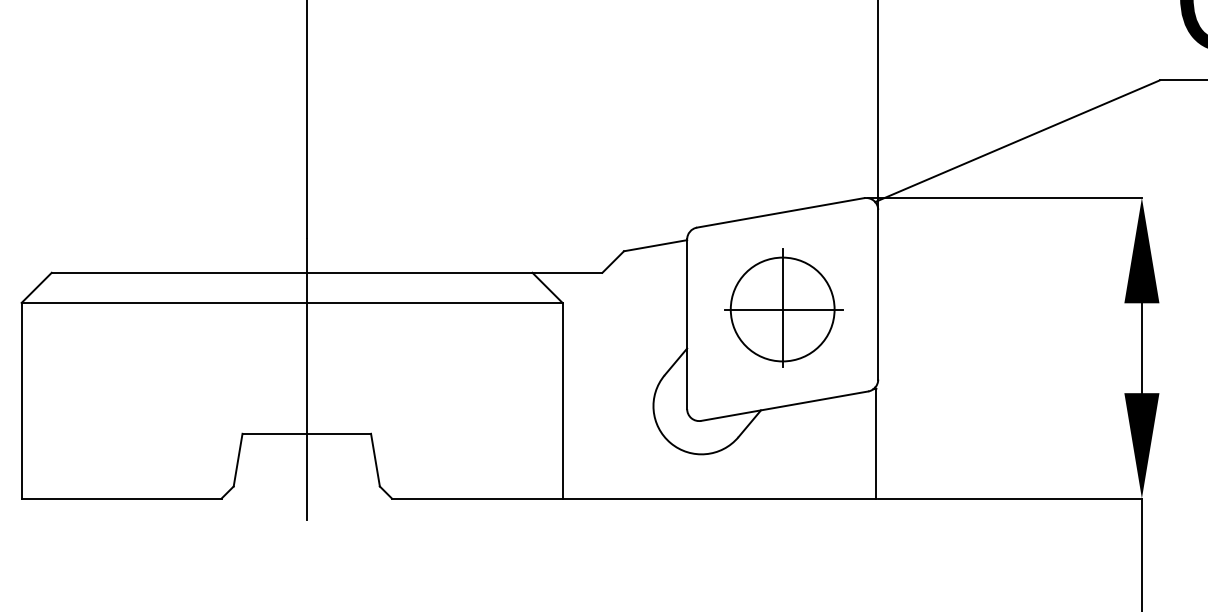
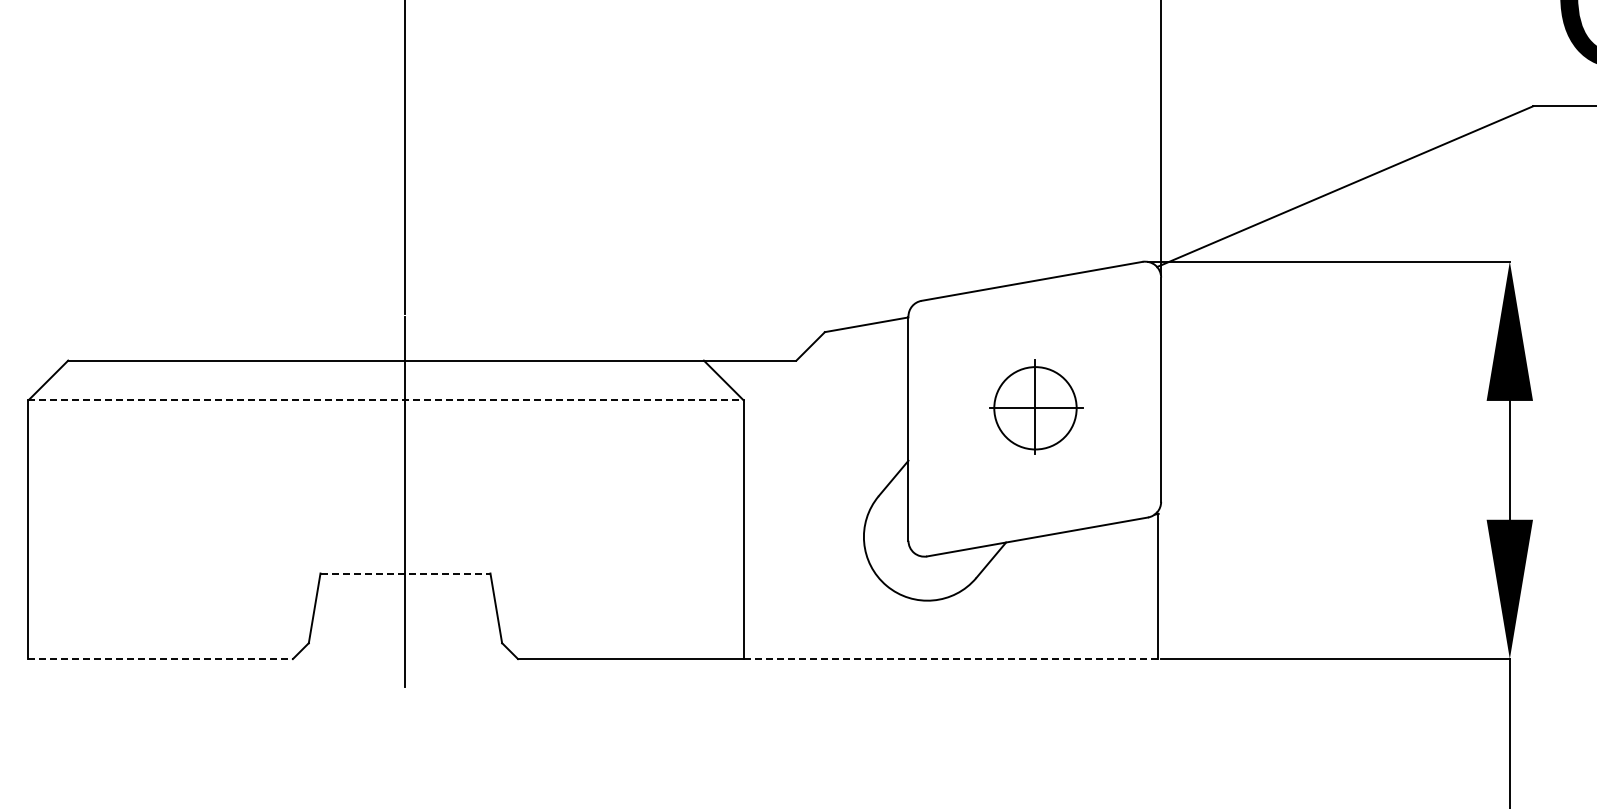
line: (292, 302) -> (386, 400), solid -> dashed
part: (783, 307) -> (1036, 406), size x0.6
line: (306, 433) -> (405, 573), solid -> dashed
line: (122, 498) -> (161, 659), solid -> dashed
line: (719, 498) -> (951, 659), solid -> dashed

